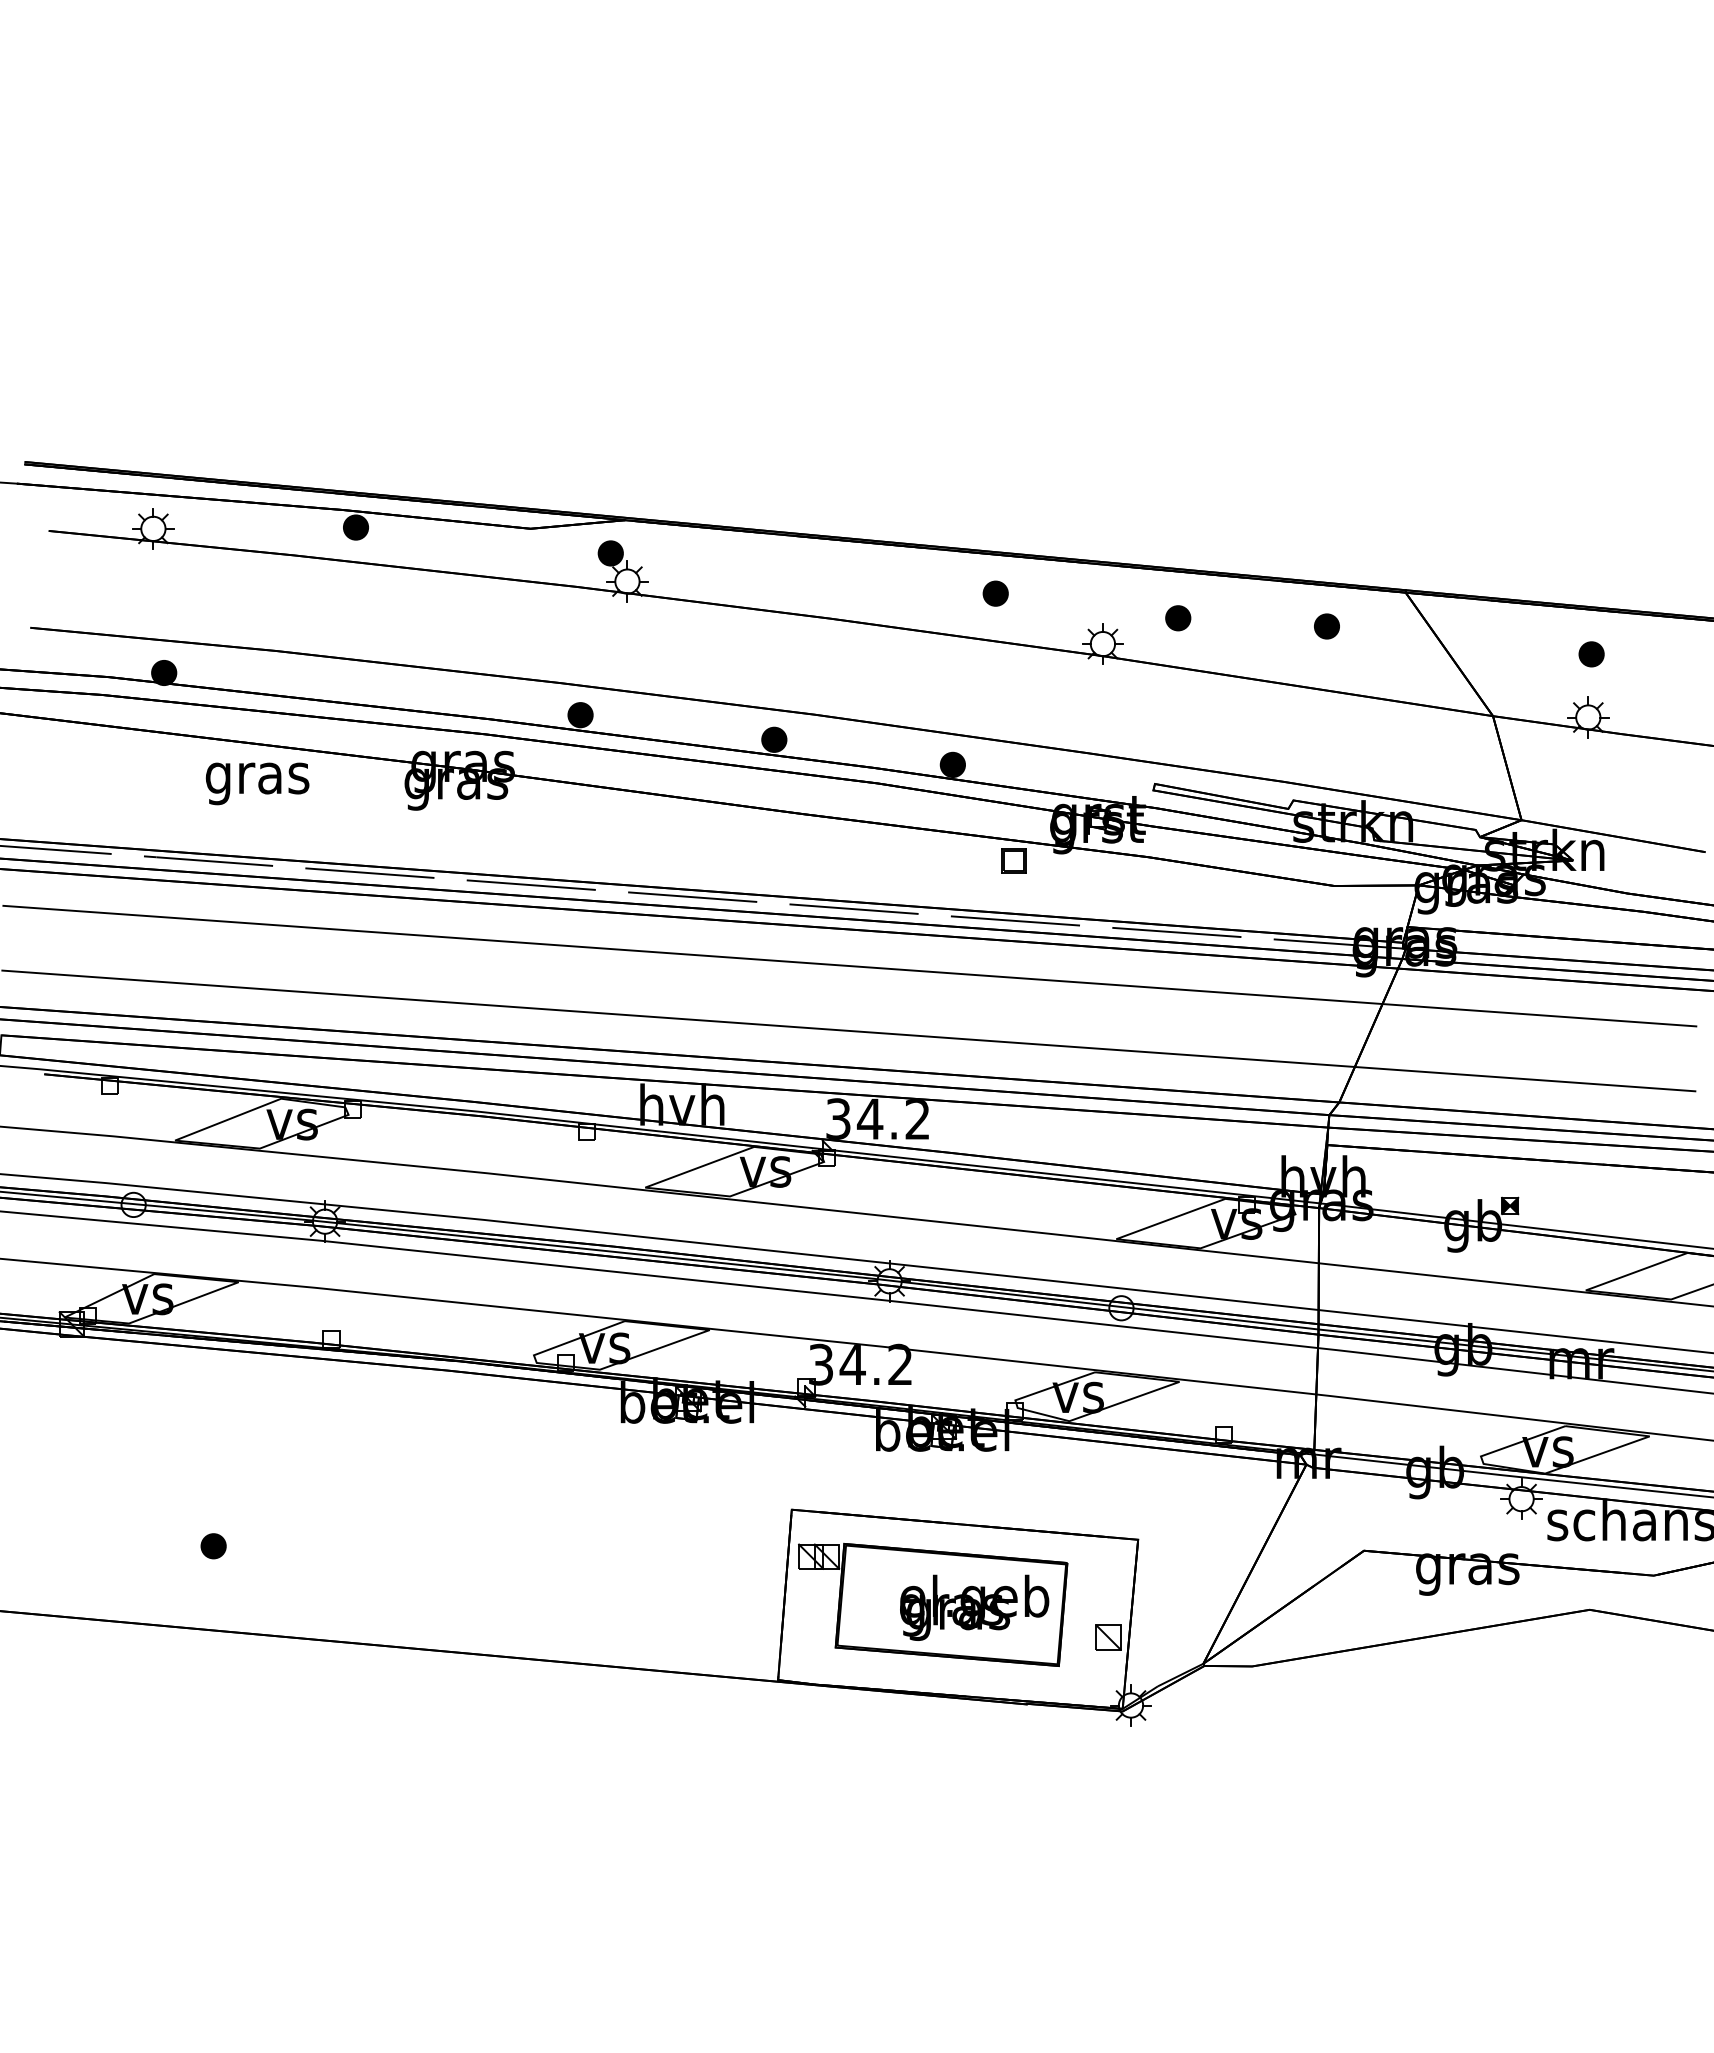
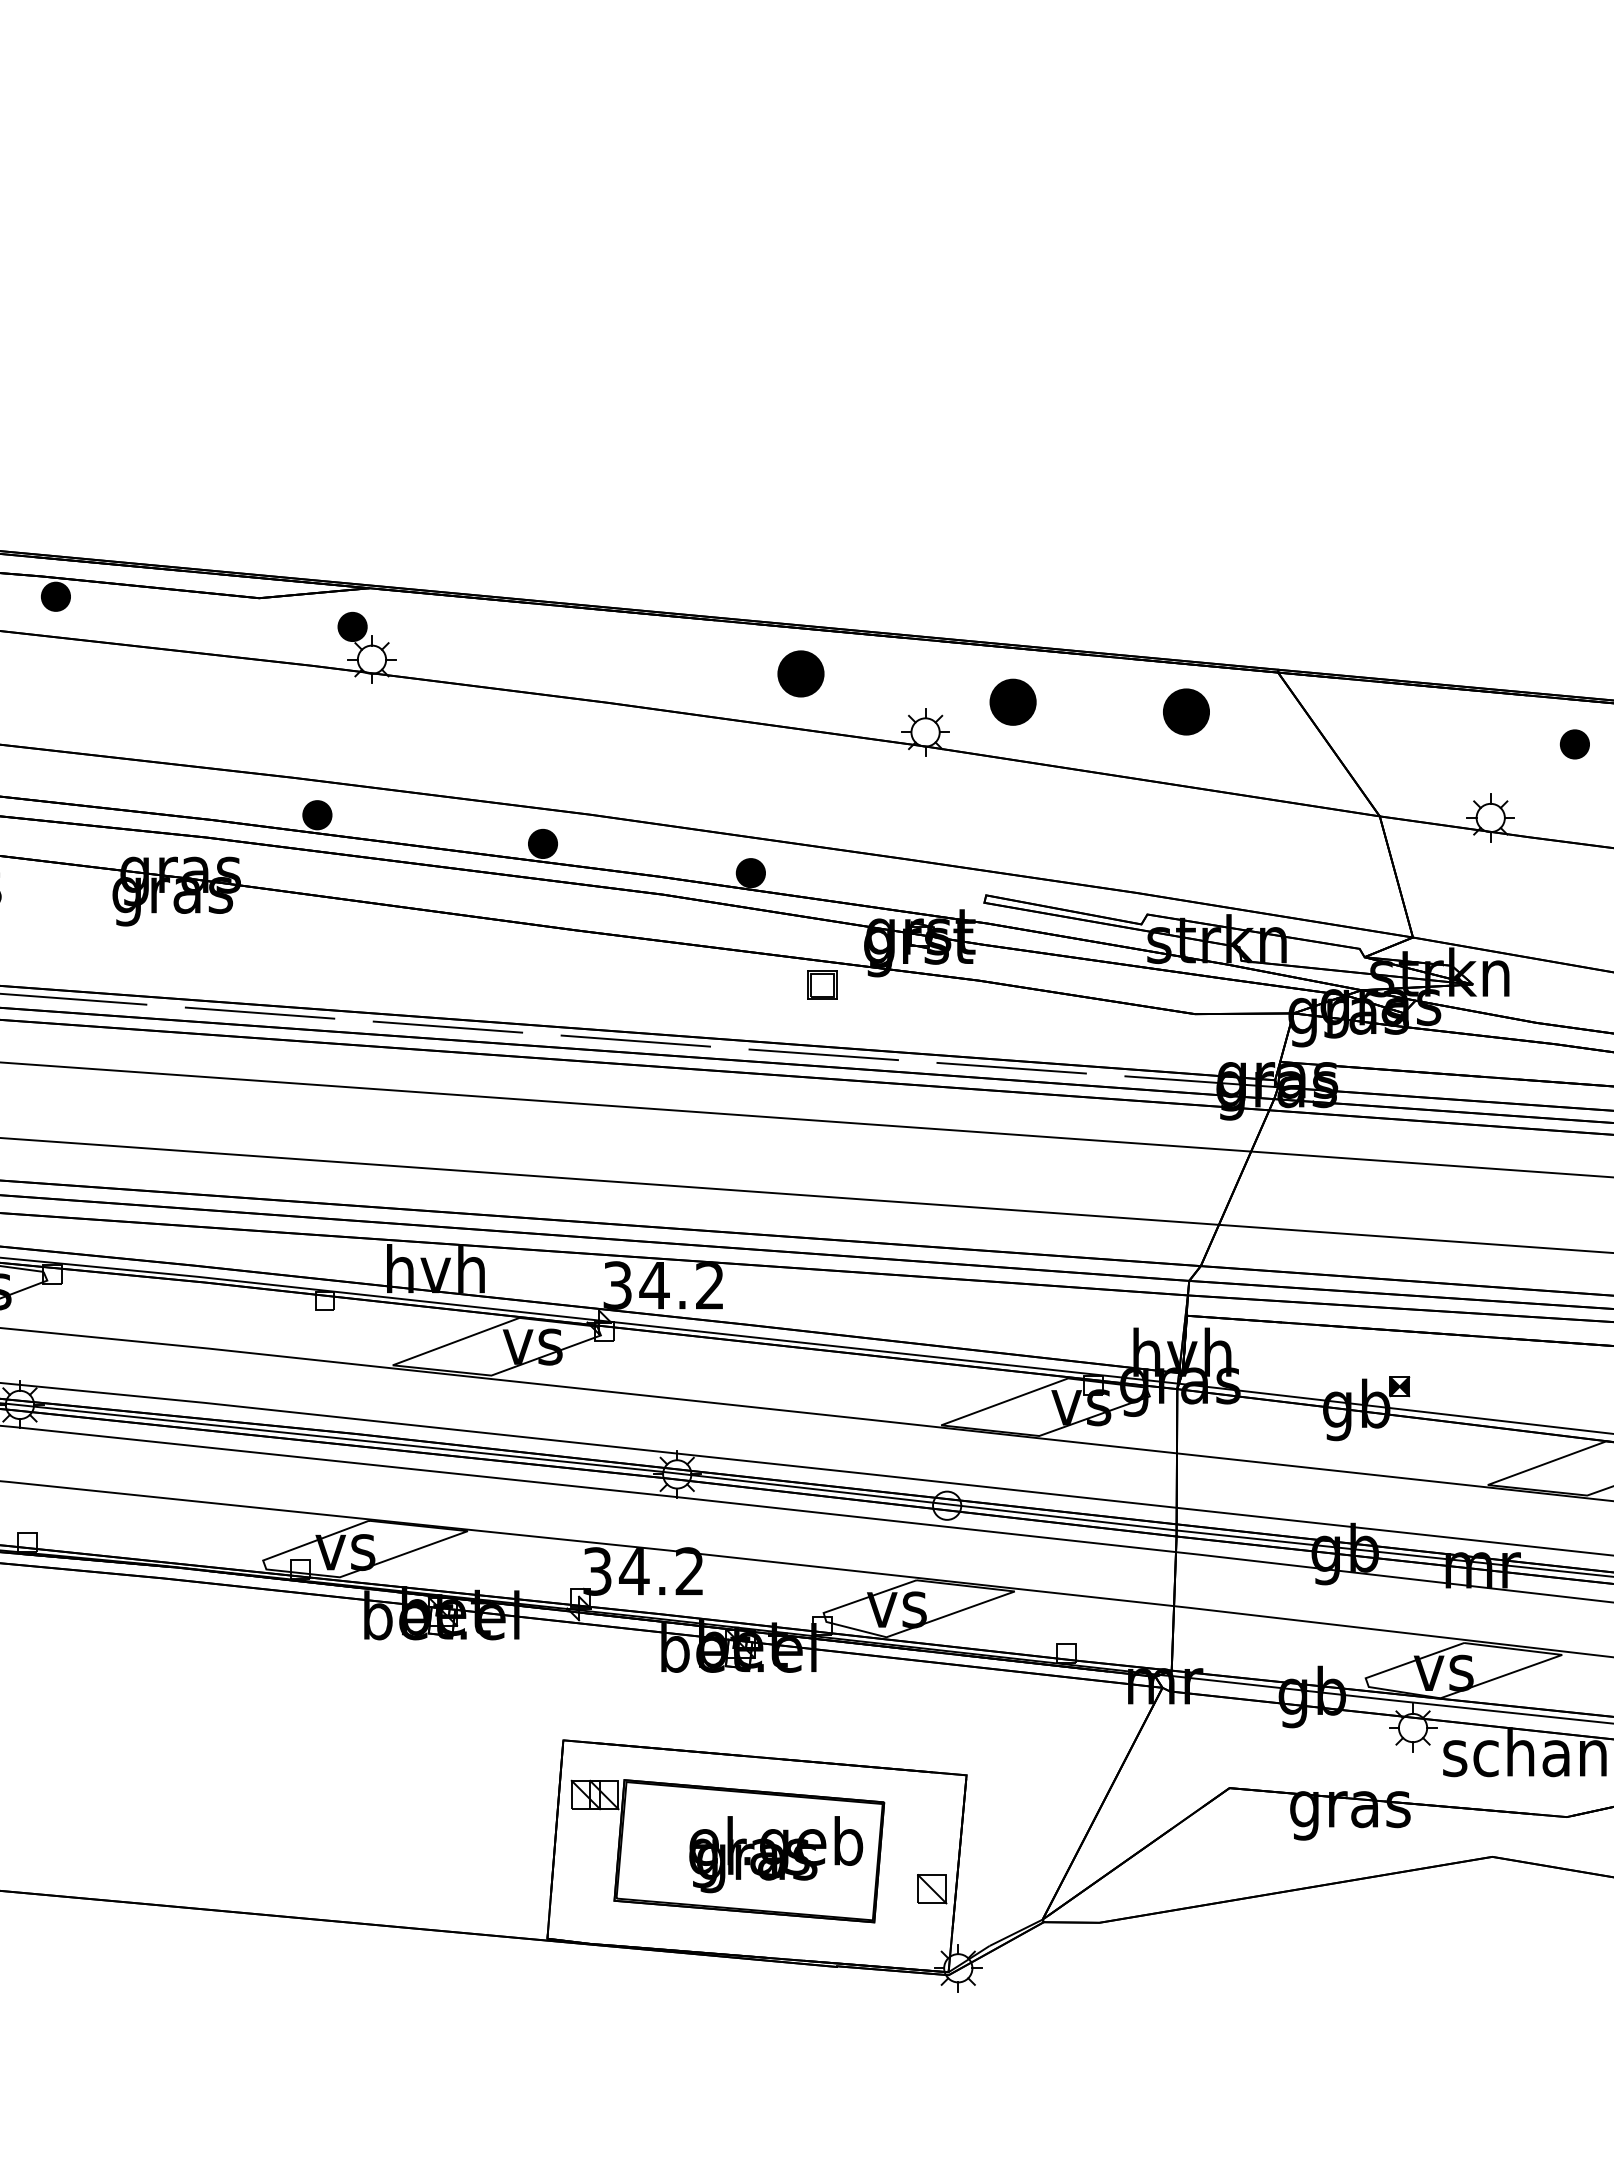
part: (995, 593) -> (800, 673), size x1.6
part: (1178, 618) -> (1013, 702), size x1.6
part: (1326, 626) -> (1185, 711), size x1.6
part: (1591, 654) -> (1574, 744), moved

